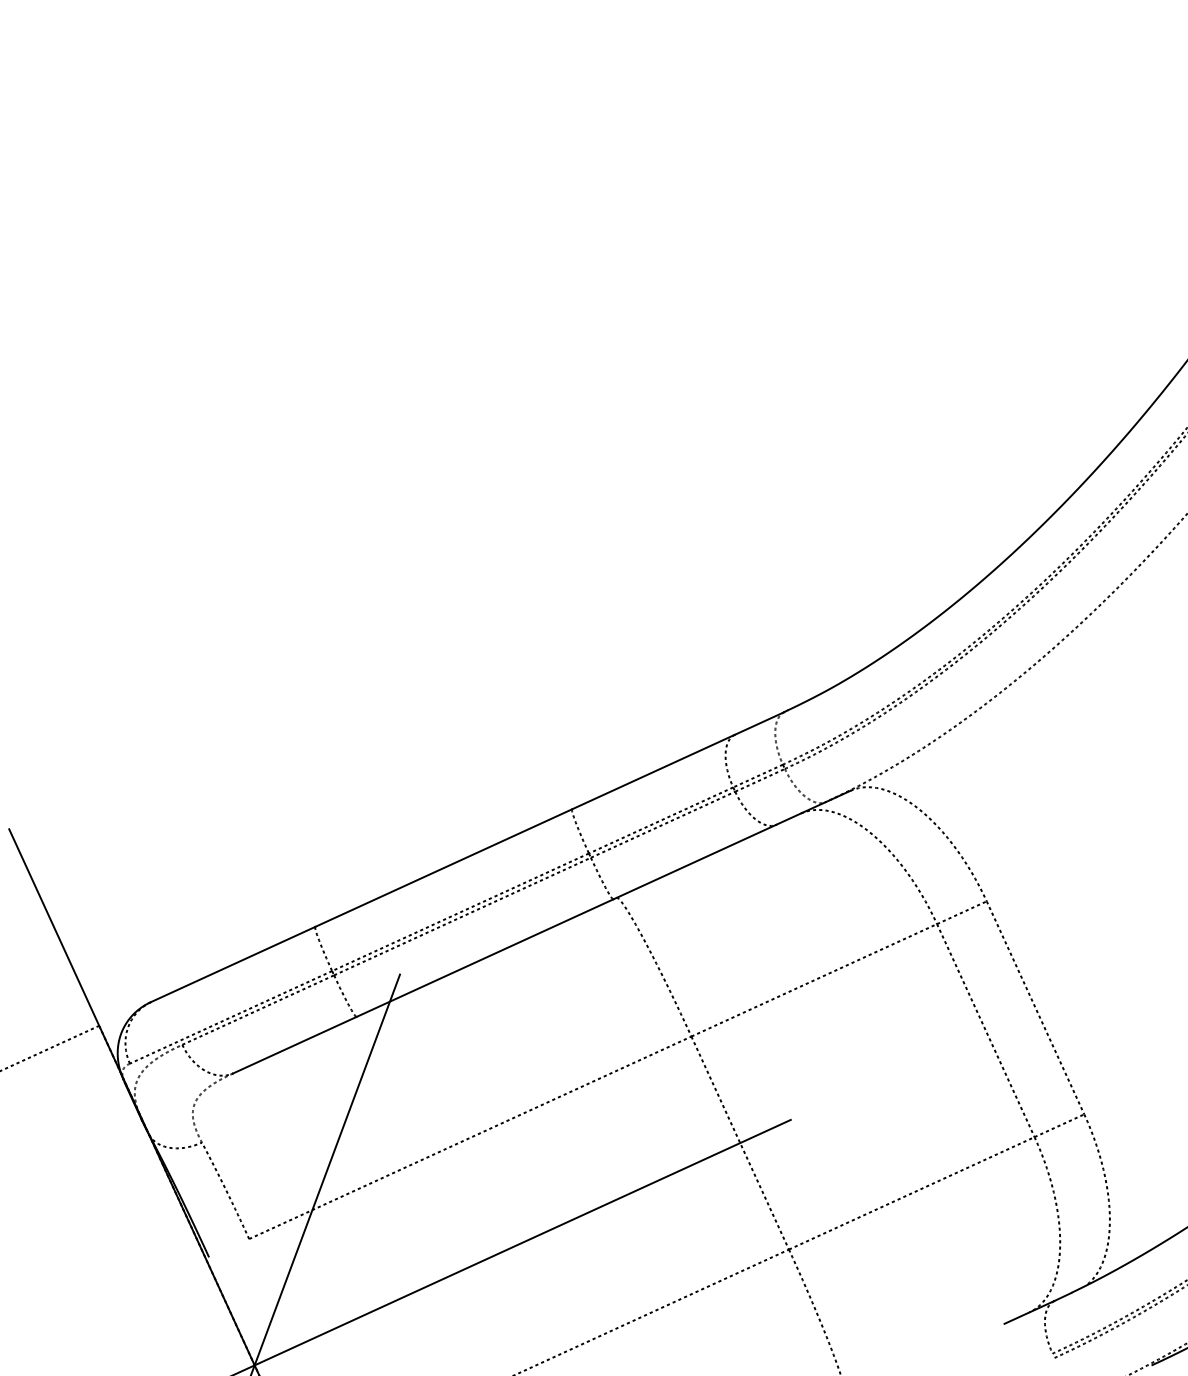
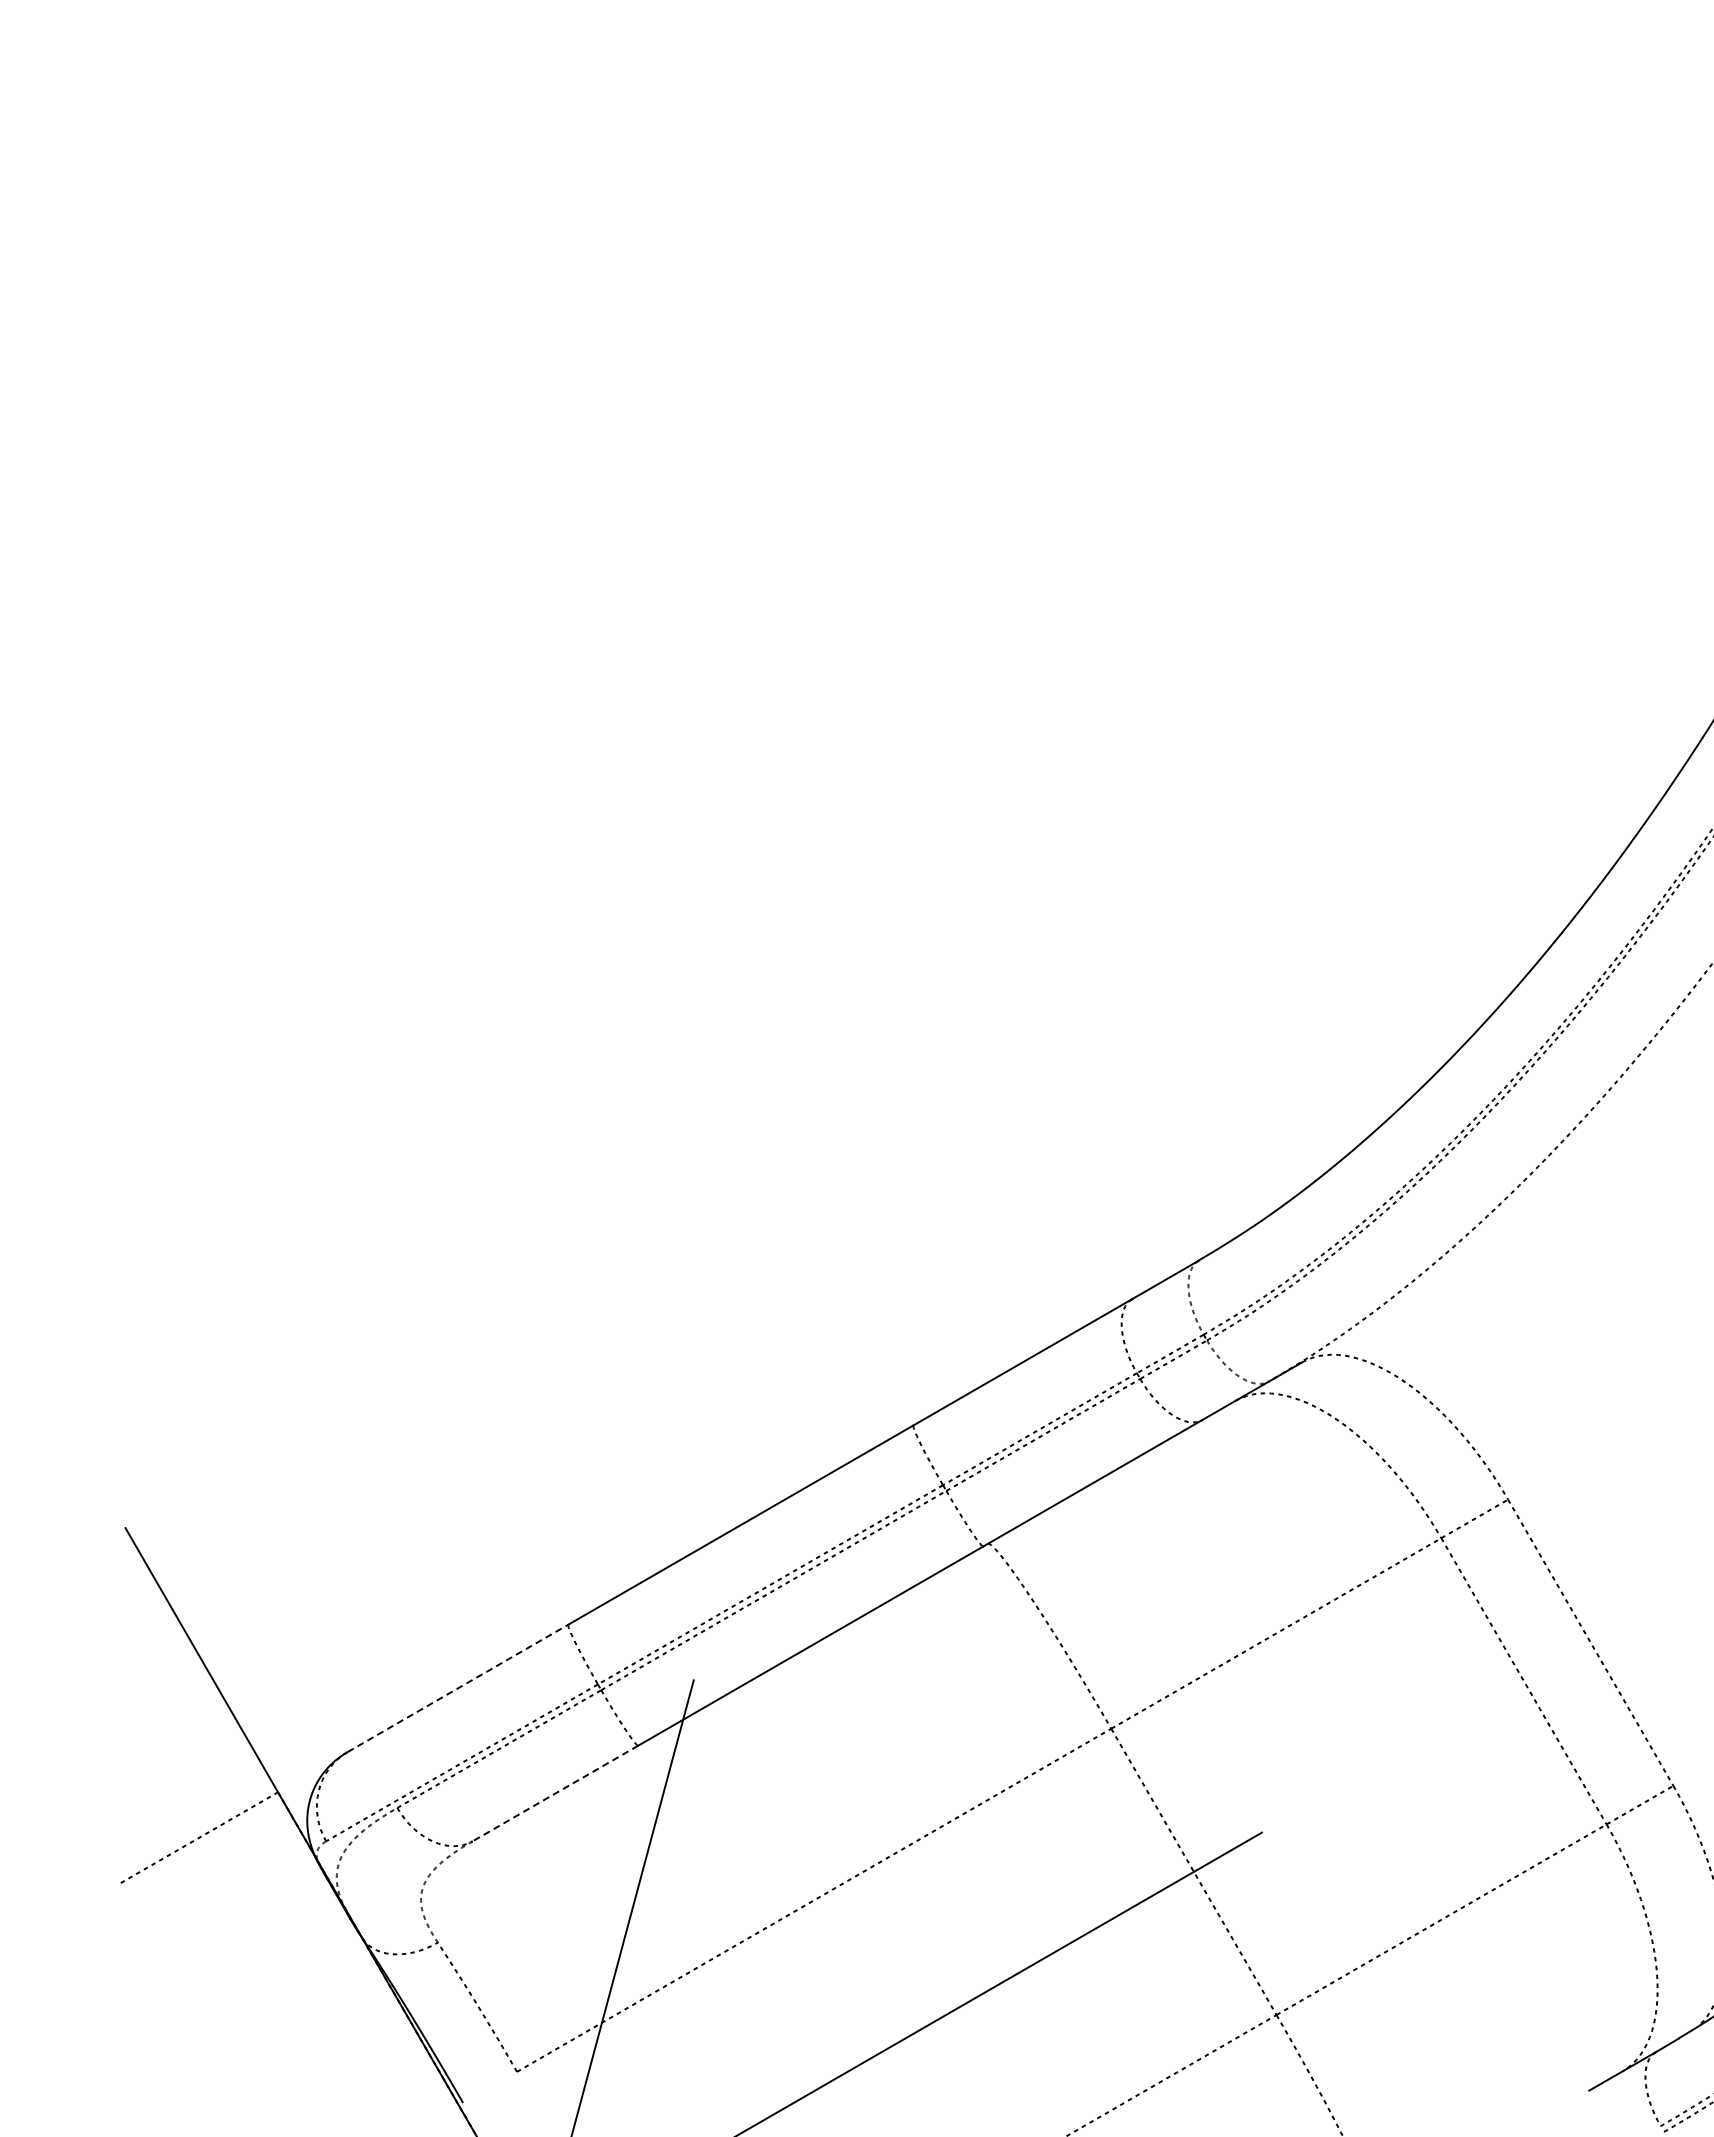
line: (233, 964) -> (458, 1688), solid -> dashed
line: (294, 1045) -> (555, 1793), solid -> dashed

